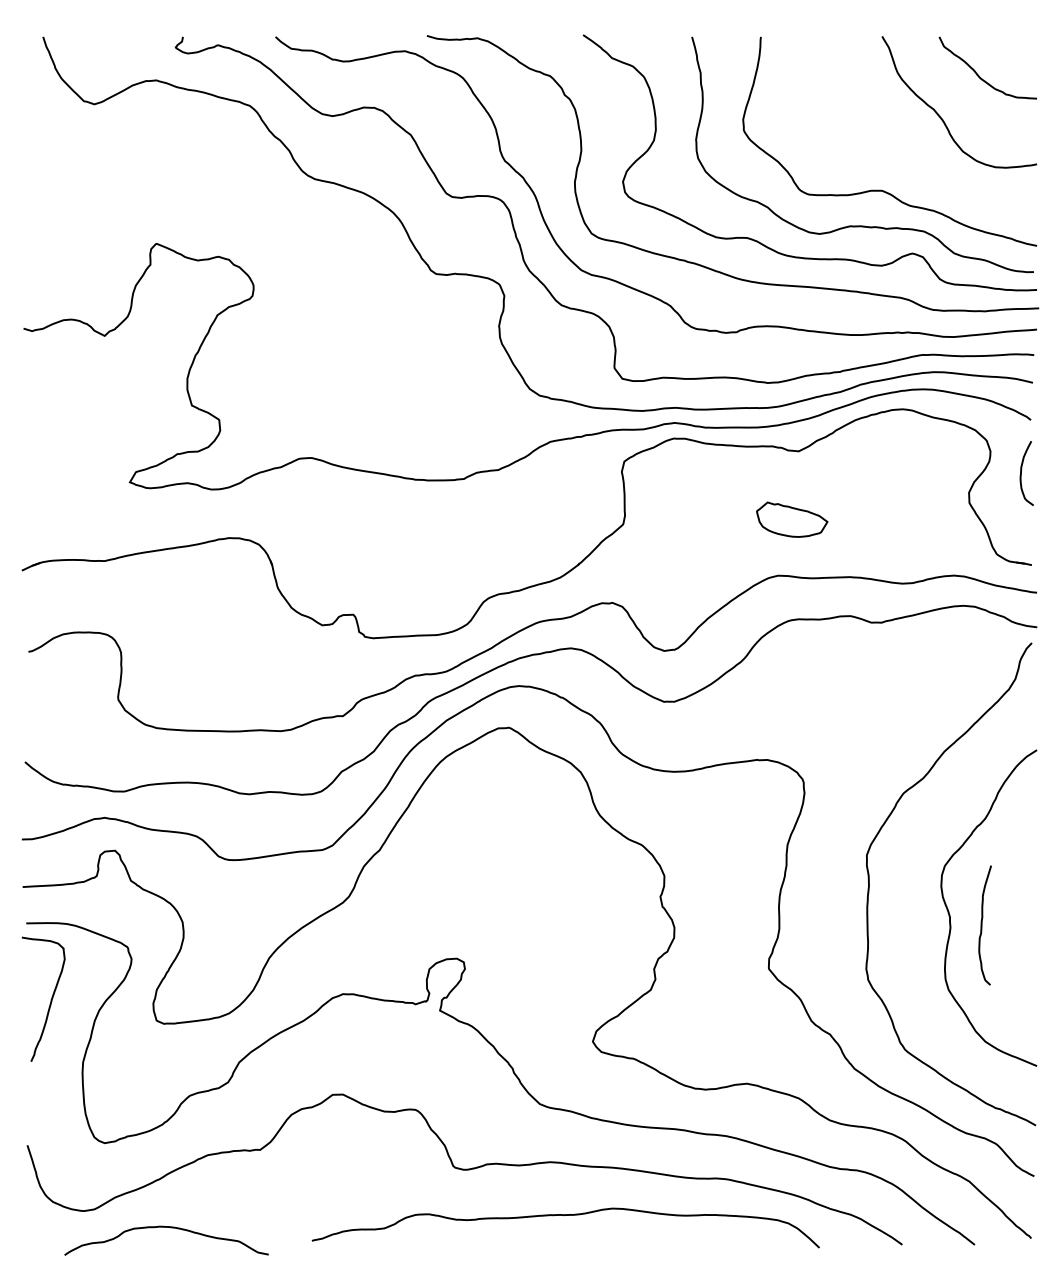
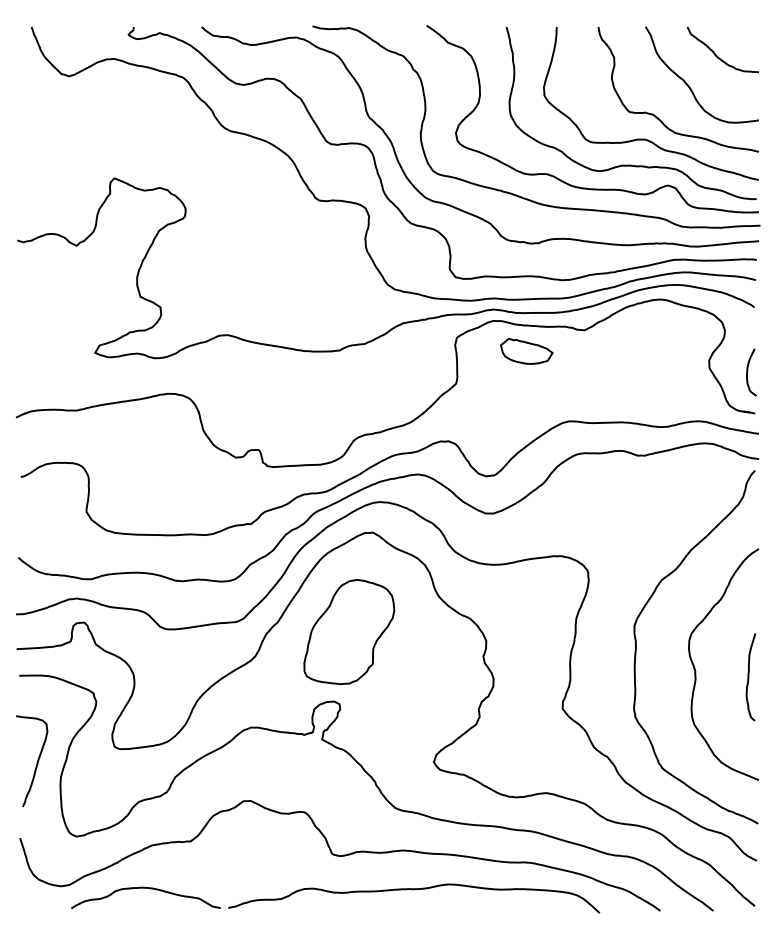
curve: (898, 159) -> (657, 116), added
curve: (1022, 473) -> (748, 372), moved
part: (791, 518) -> (526, 350), moved
part: (477, 862) -> (349, 631), added
curve: (983, 925) -> (749, 677), moved
curve: (49, 1000) -> (36, 762), moved
curve: (165, 1227) -> (145, 888), moved

